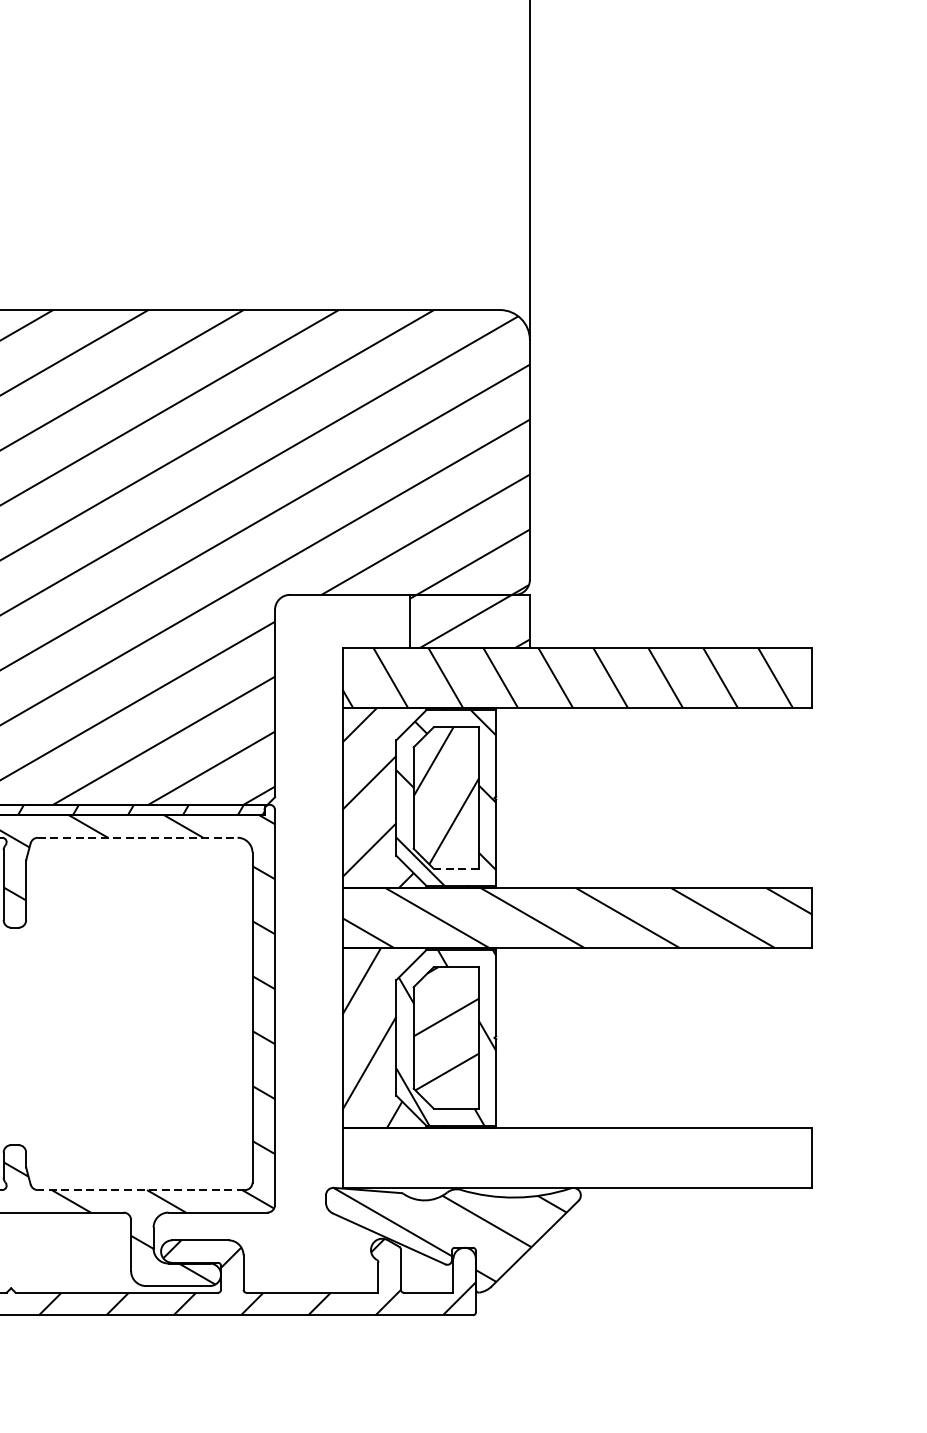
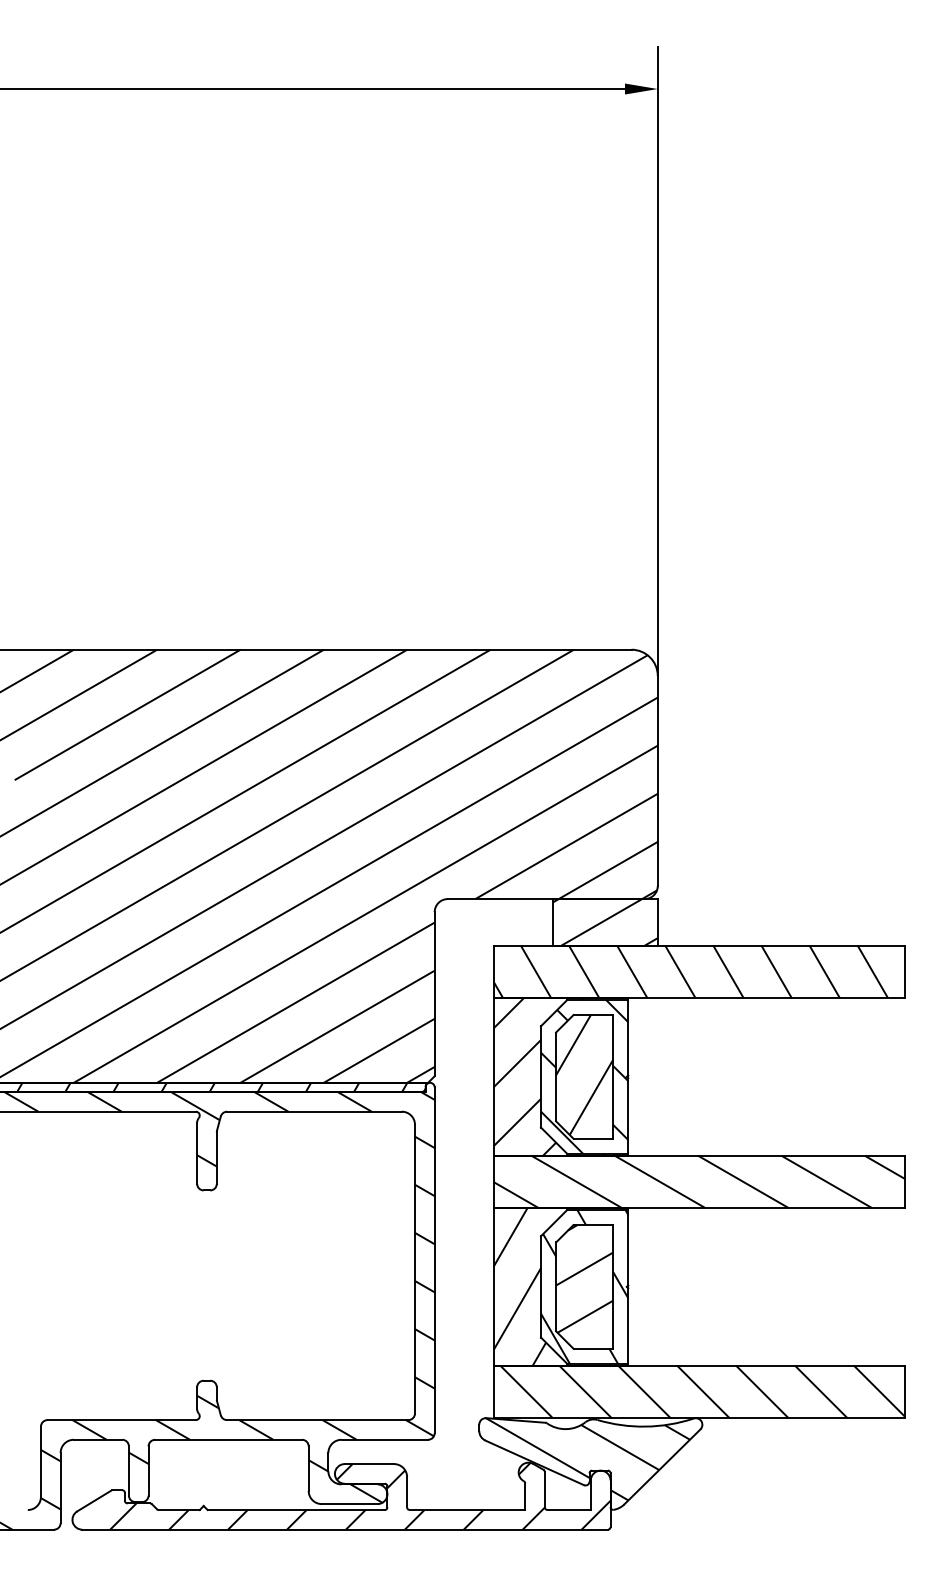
line: (138, 837) -> (315, 1111), dashed -> solid
line: (456, 868) -> (593, 1138), dashed -> solid
hatch: (577, 1157) -> (699, 1391), added
line: (141, 1190) -> (317, 1420), dashed -> solid

